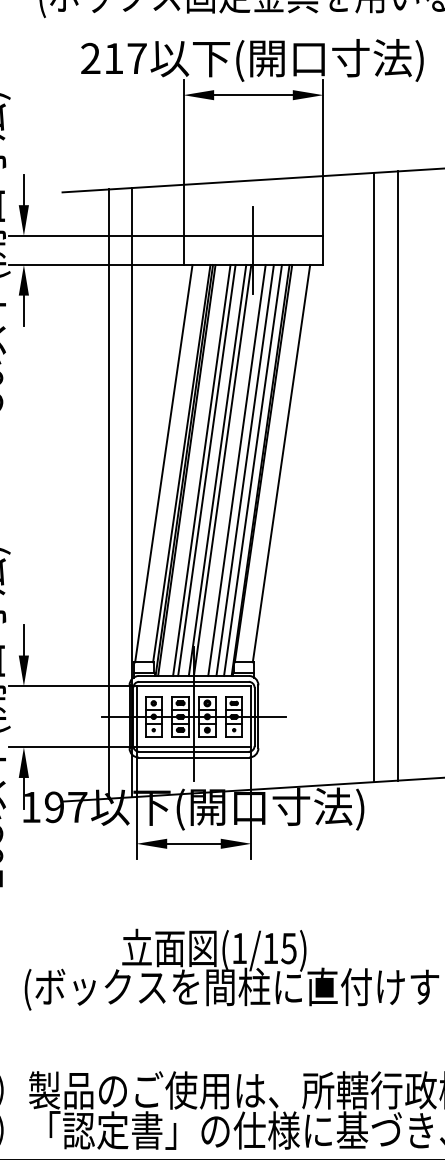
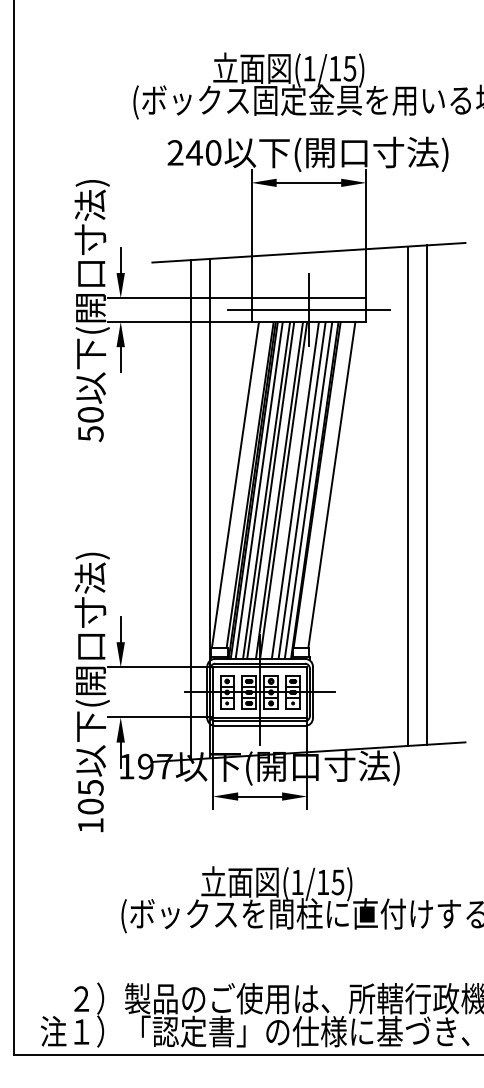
text: (124, 58) -> (203, 152), 217 -> 240
line: (252, 250) -> (308, 310), added
line: (191, 470) -> (258, 490), added

